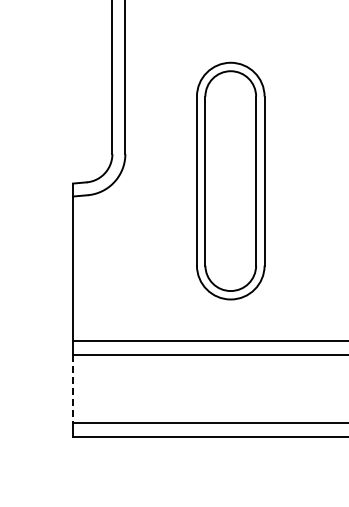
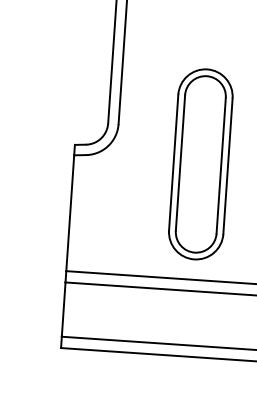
part: (230, 180) -> (200, 163), moved
line: (72, 388) -> (63, 309), dashed -> solid

